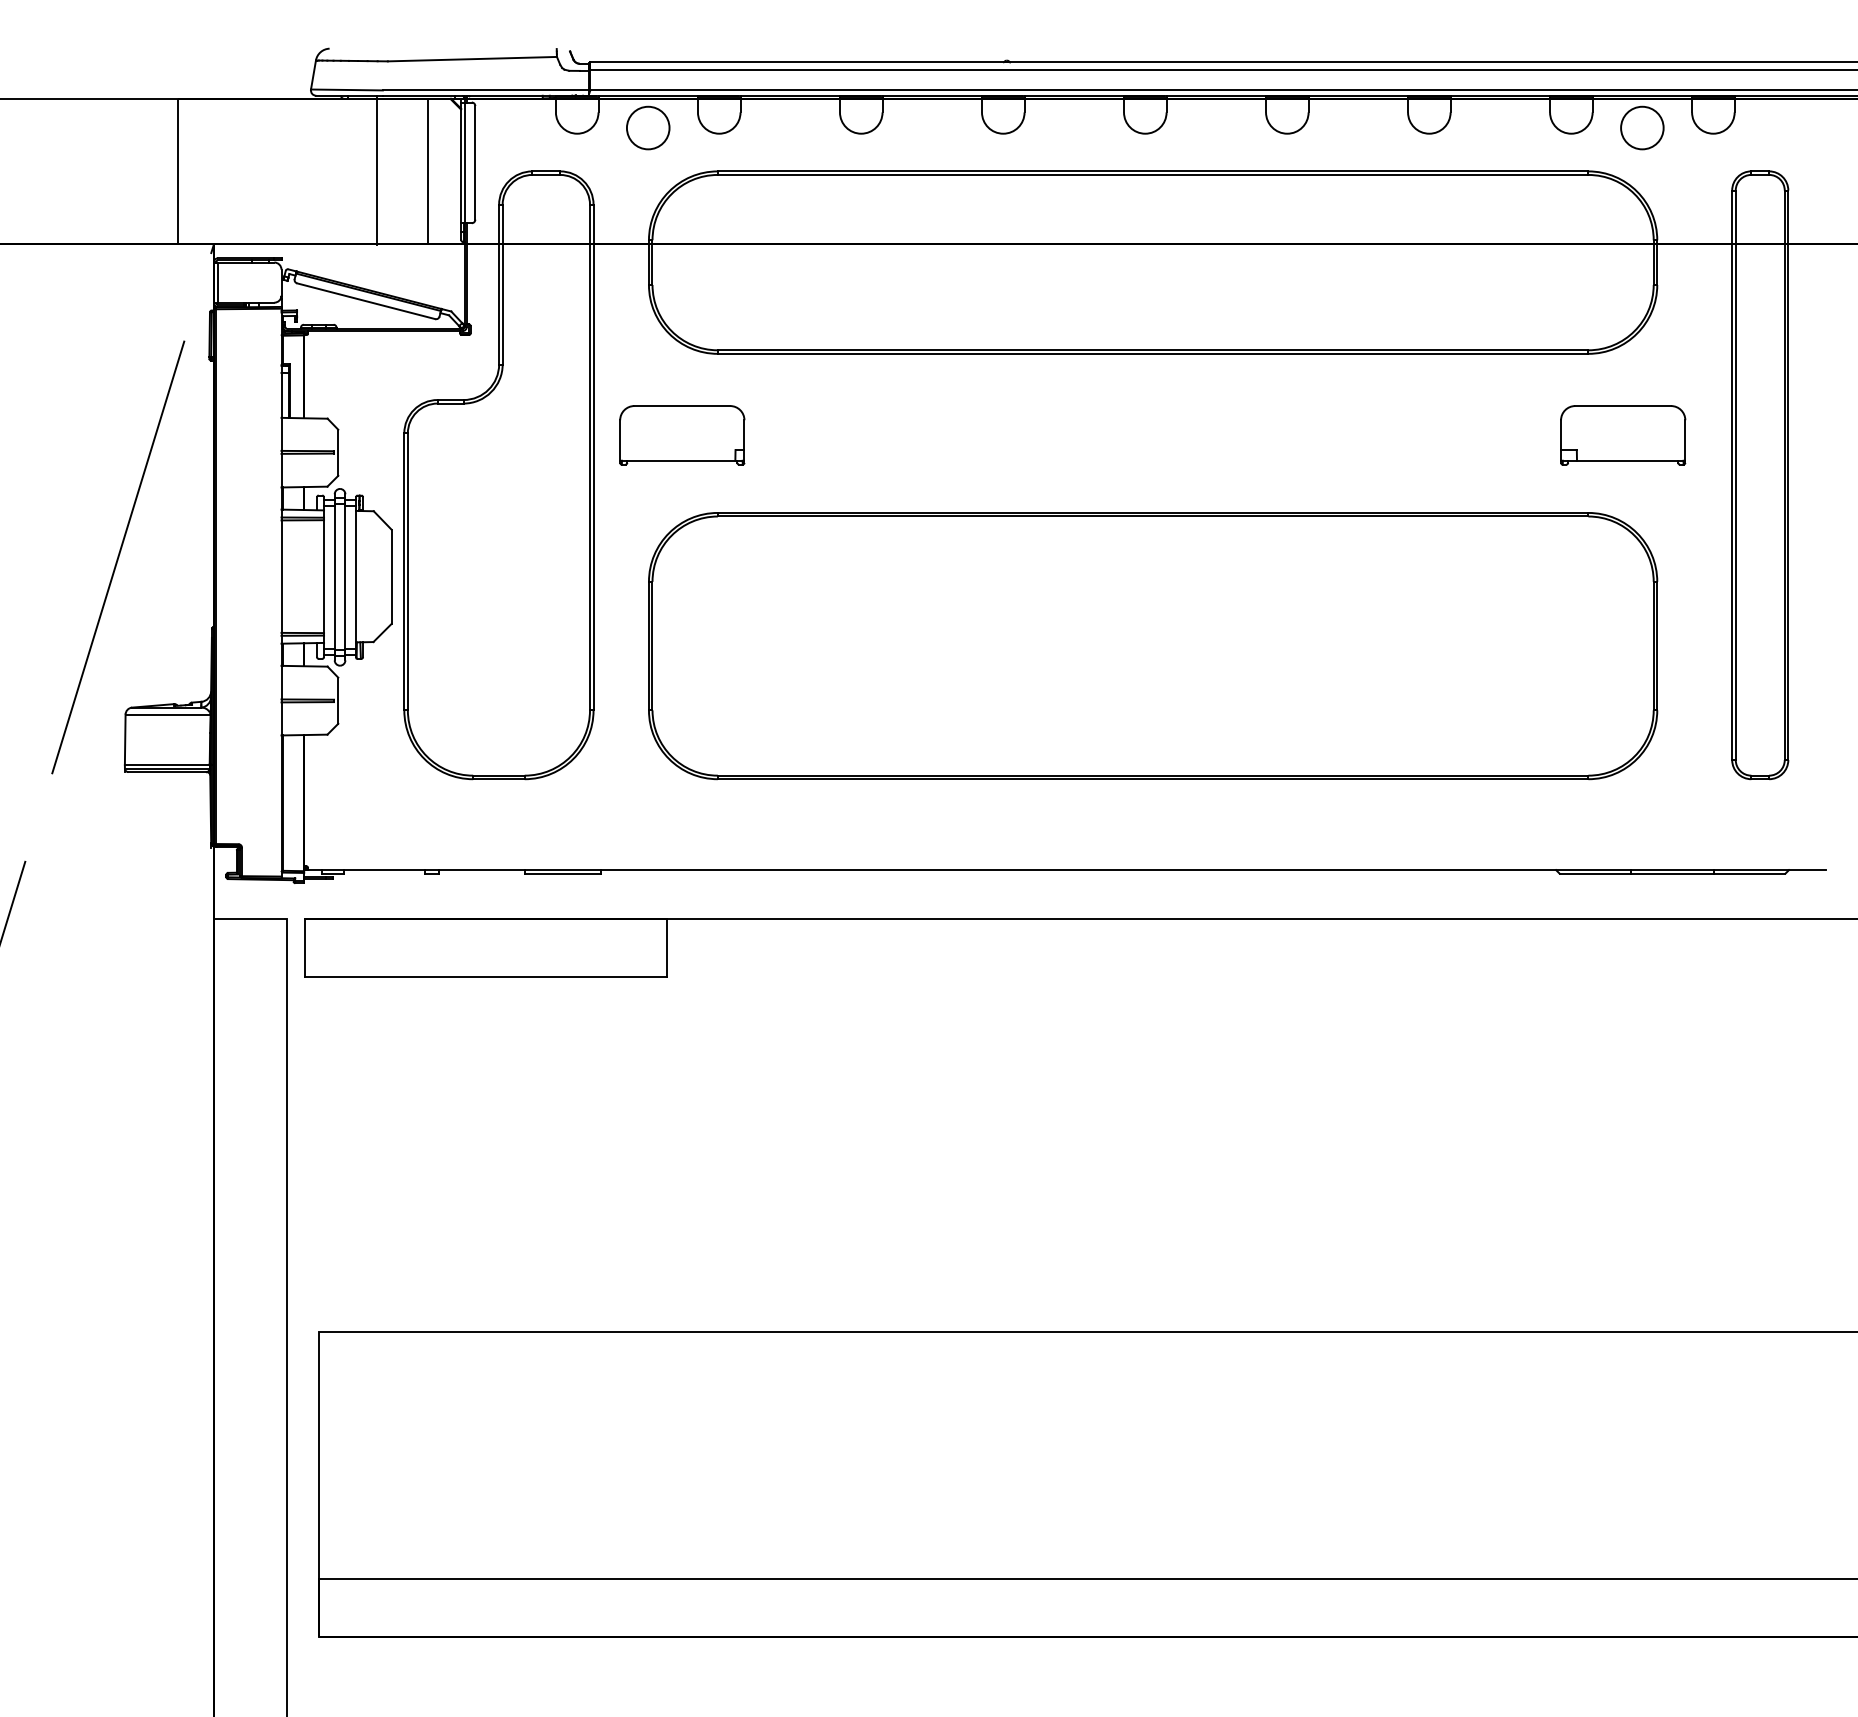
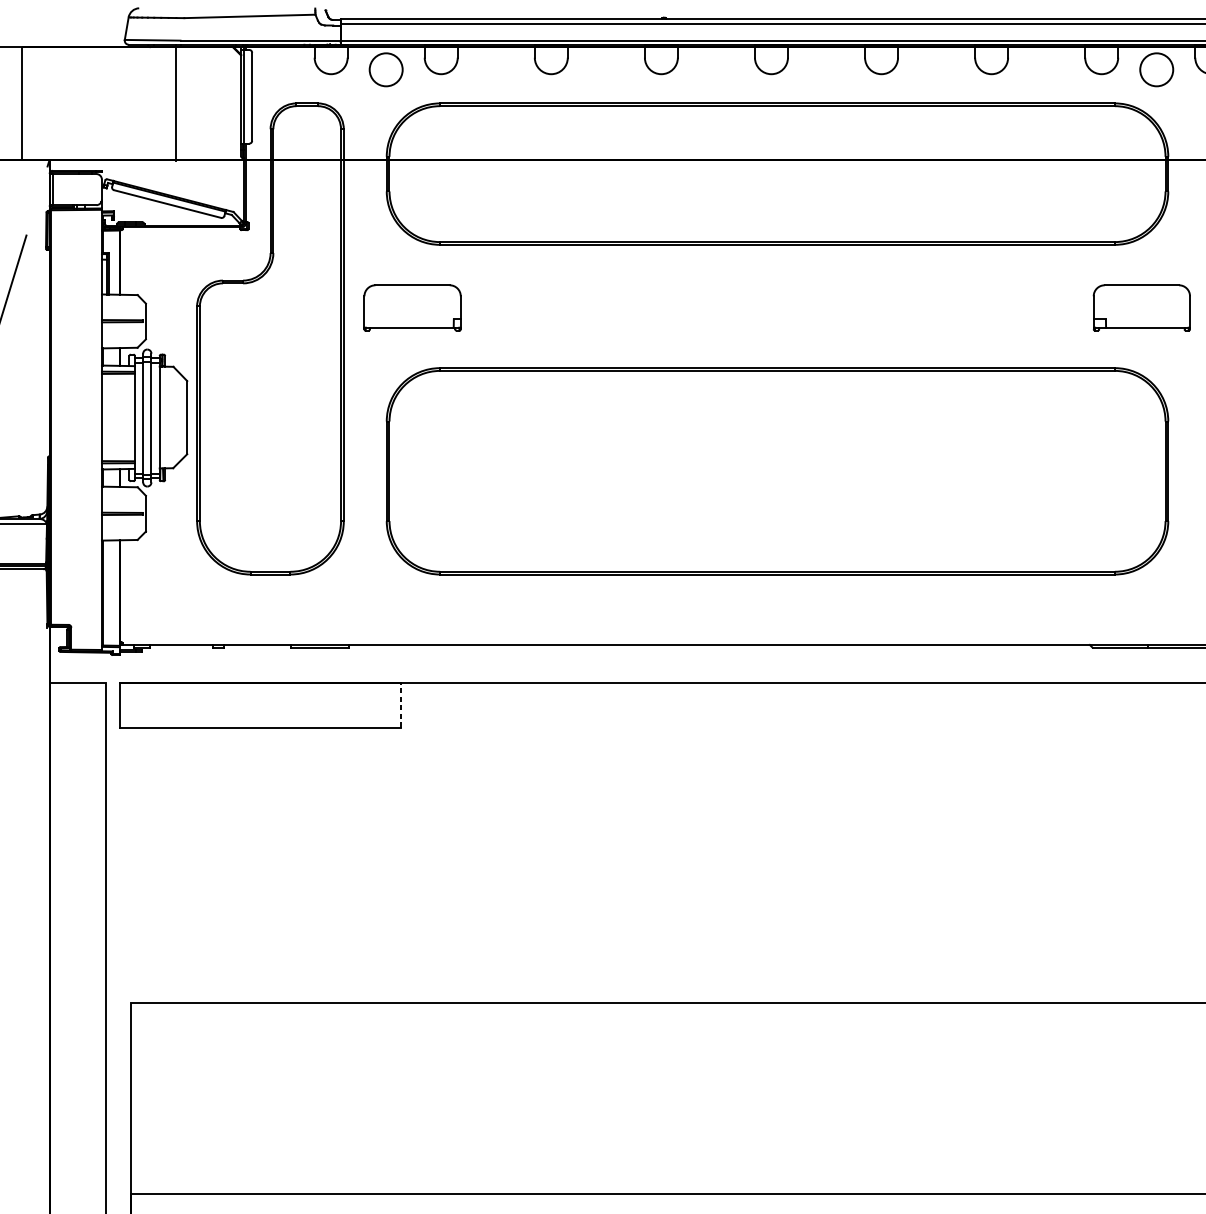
line: (428, 171) -> (215, 103), removed
line: (667, 947) -> (401, 704), solid -> dashed

